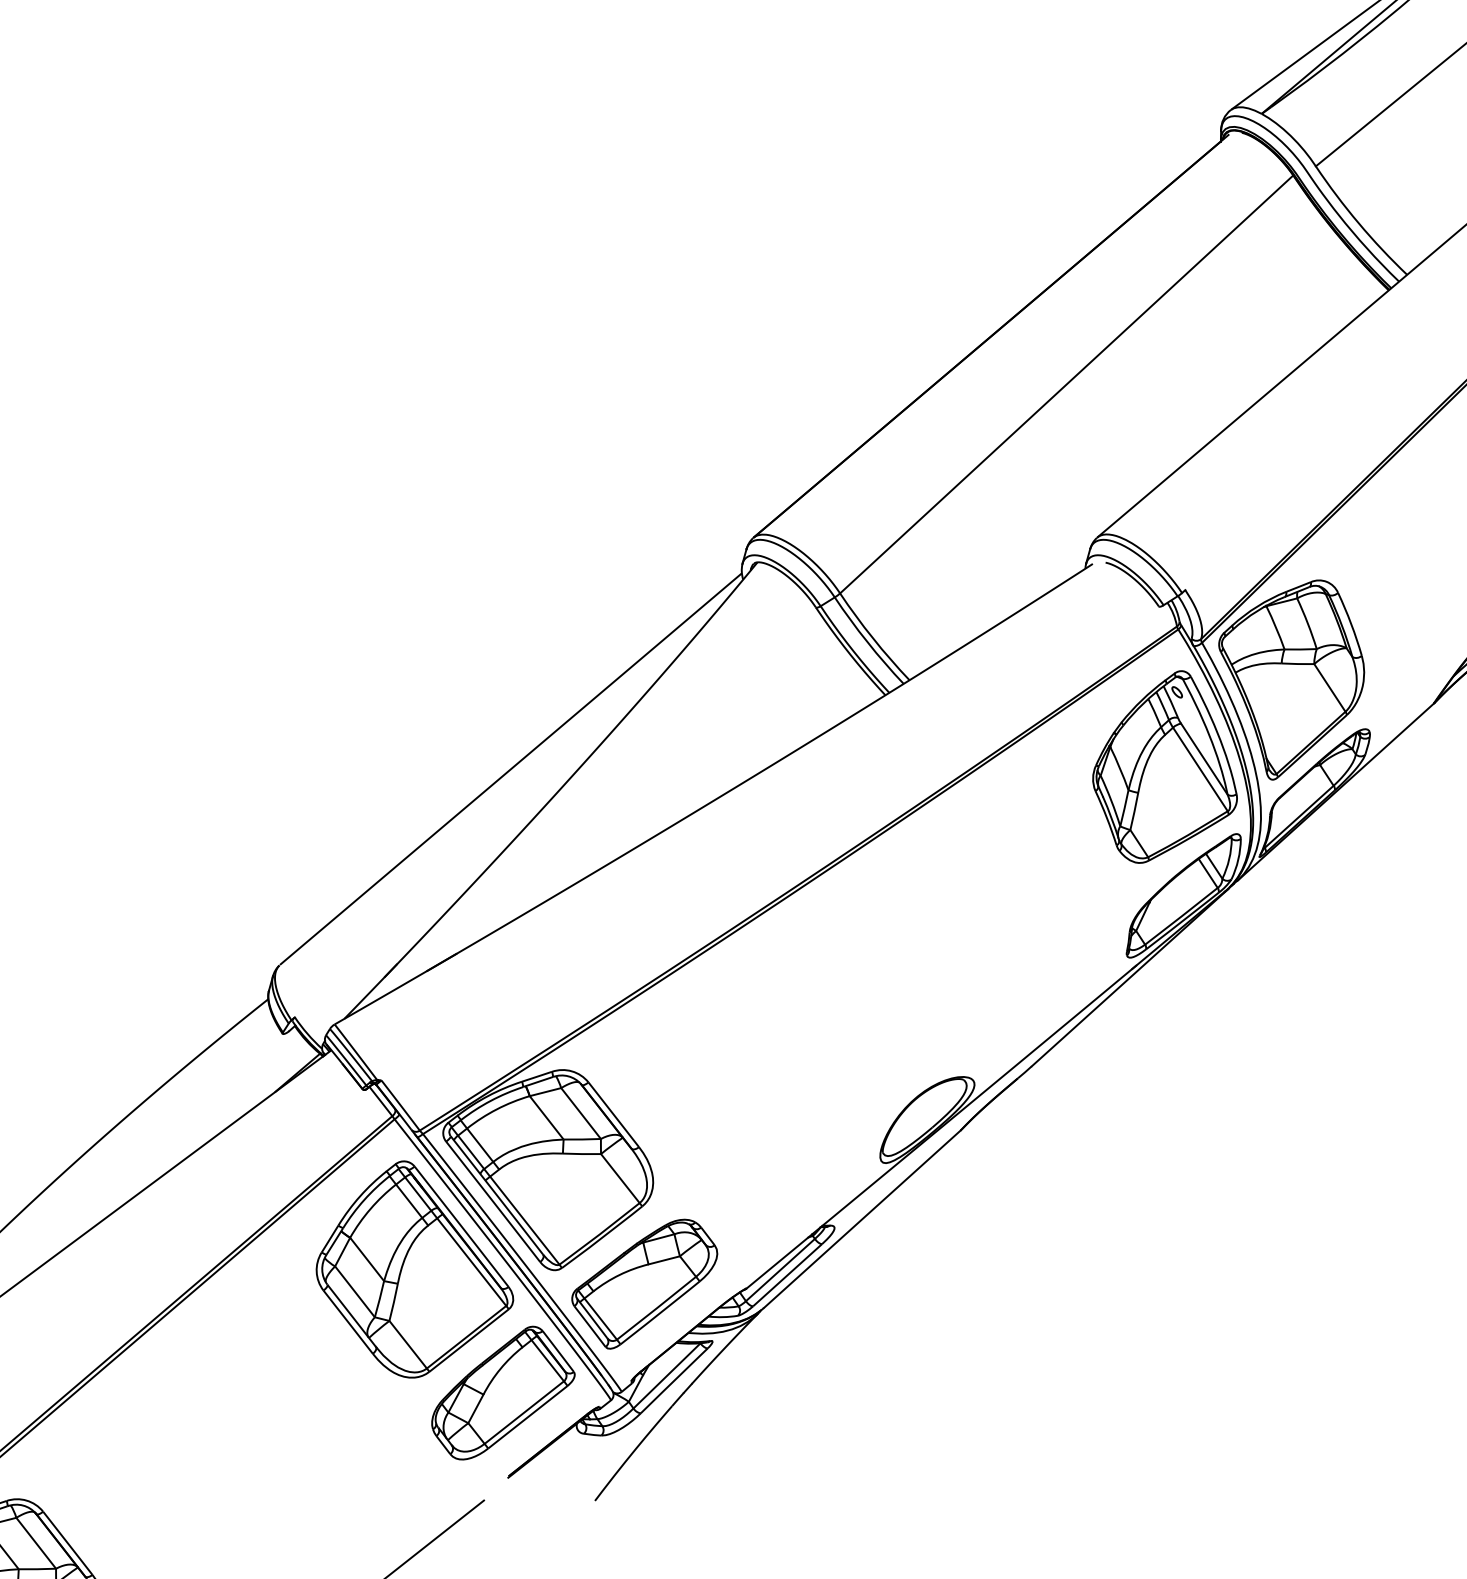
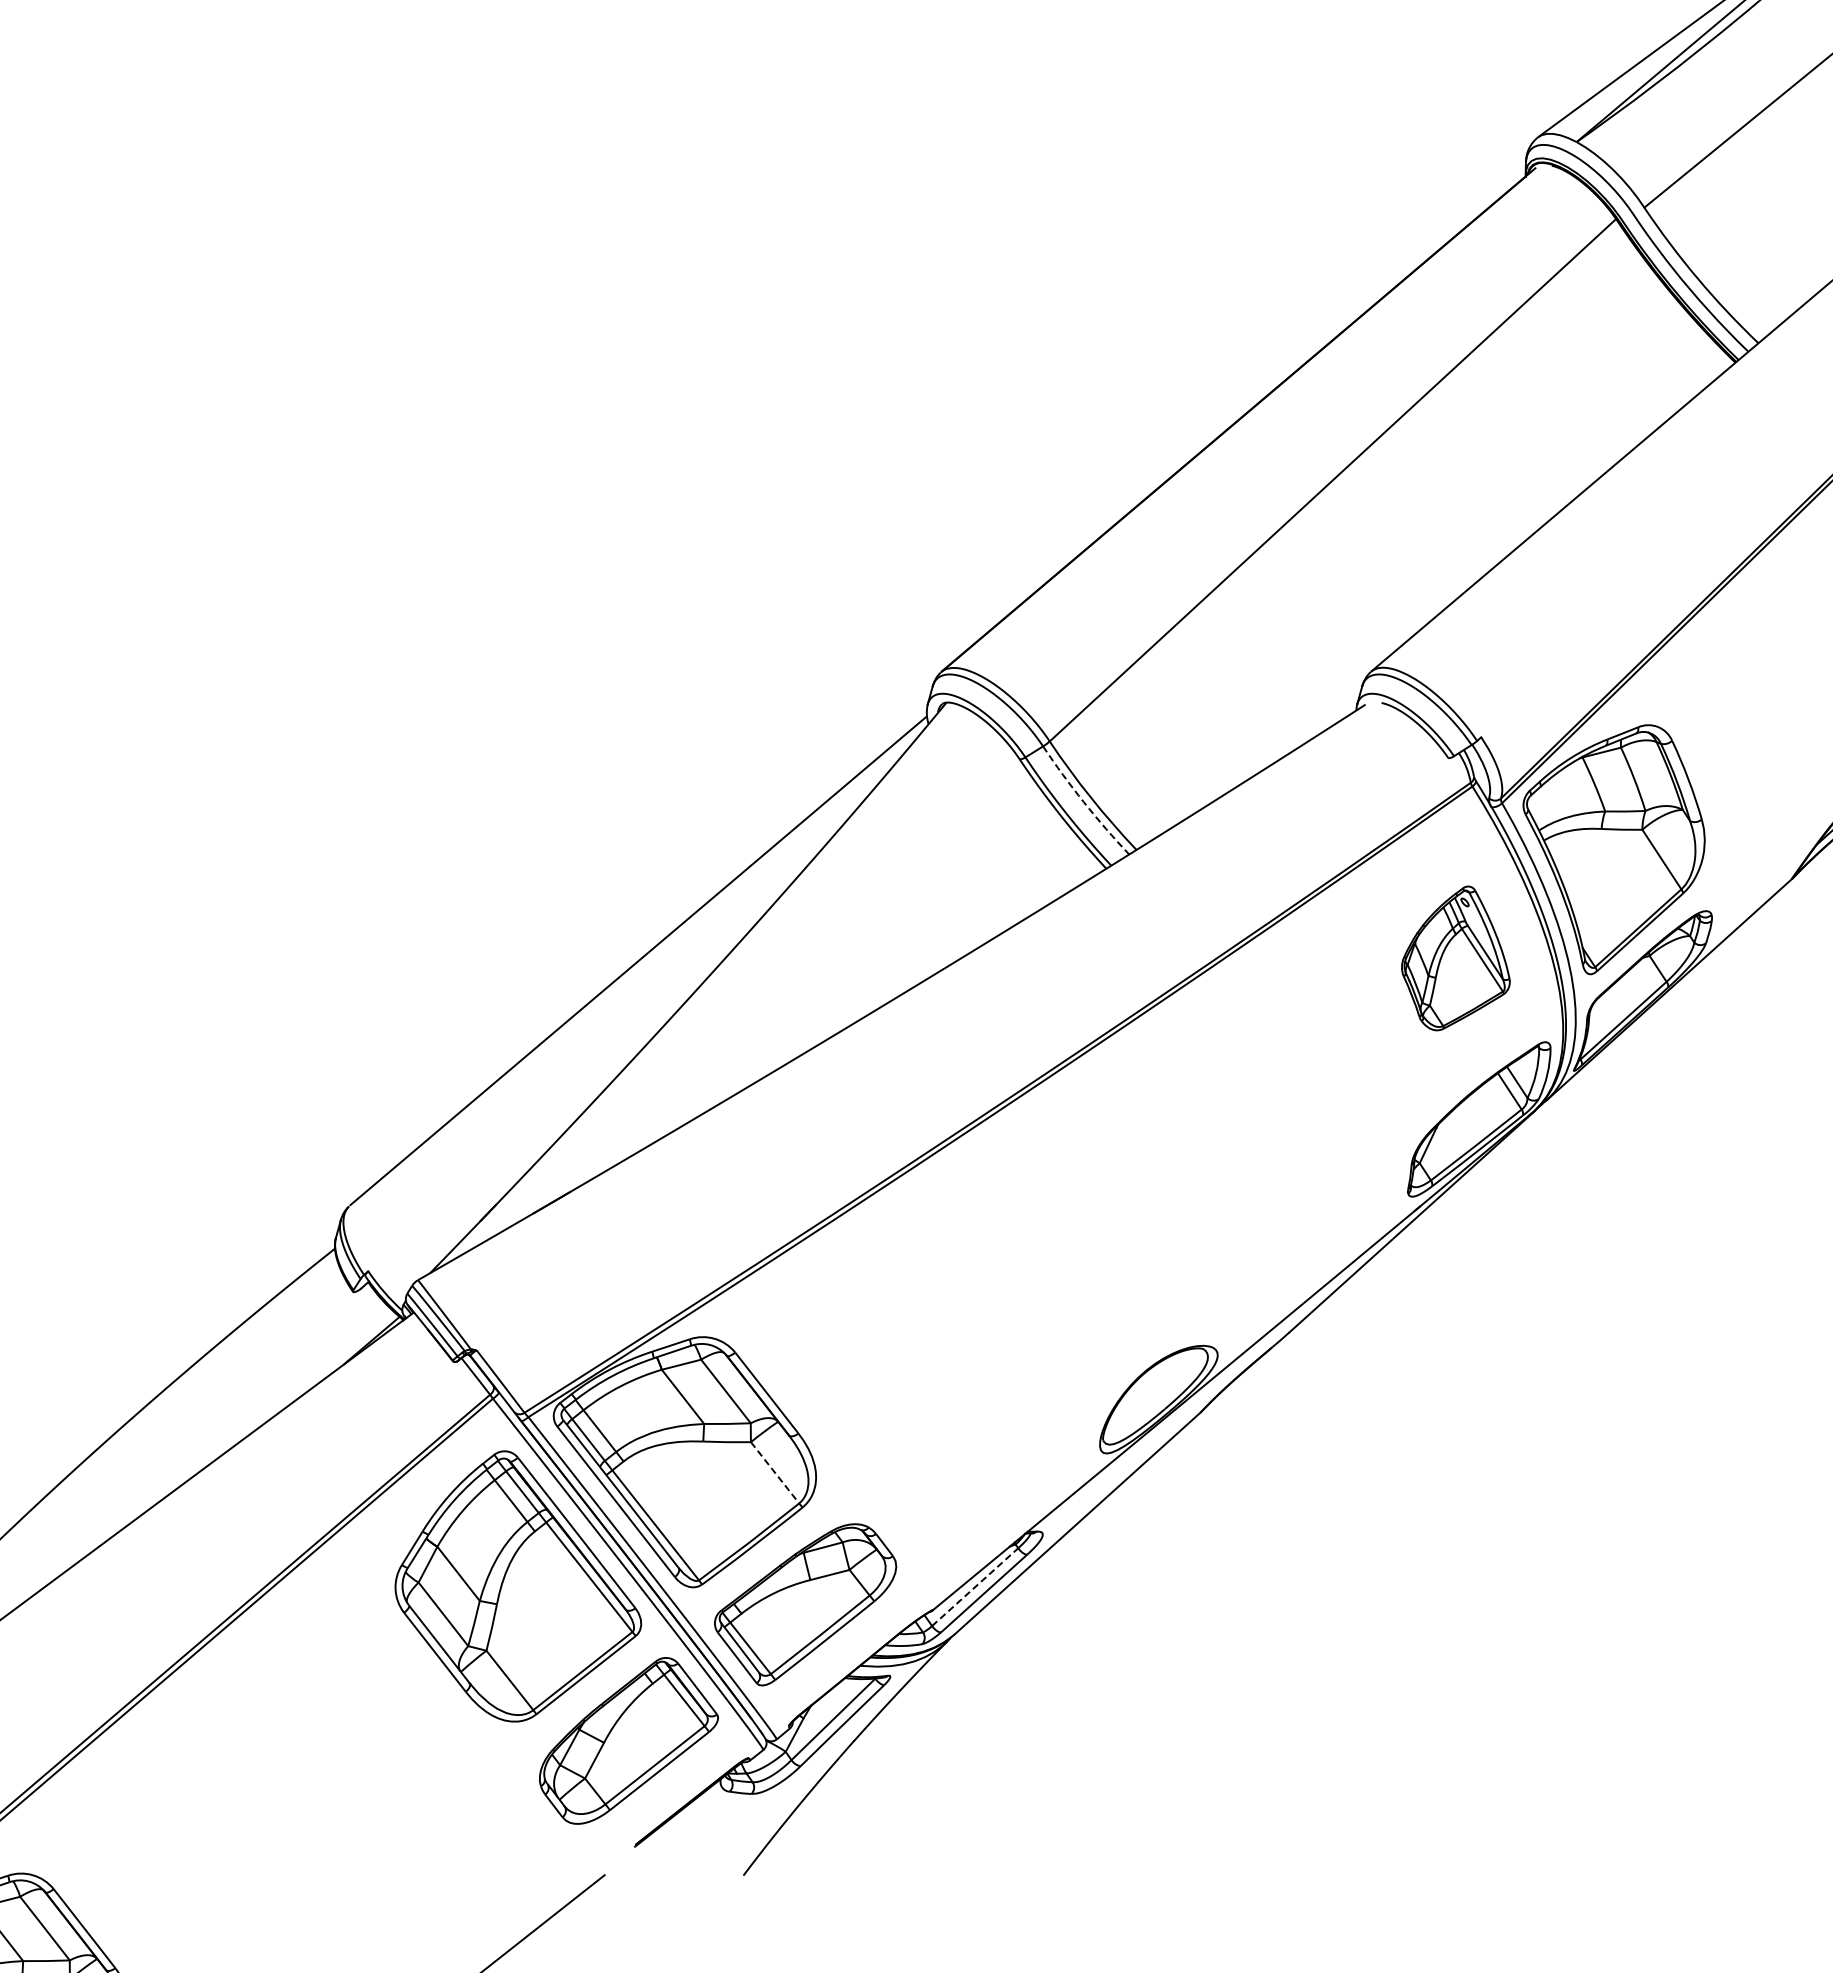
arc: (867, 642) -> (1083, 802), solid -> dashed
part: (1164, 767) -> (1455, 958), size x0.6
line: (620, 1179) -> (775, 1473), solid -> dashed
line: (780, 1269) -> (975, 1586), solid -> dashed

